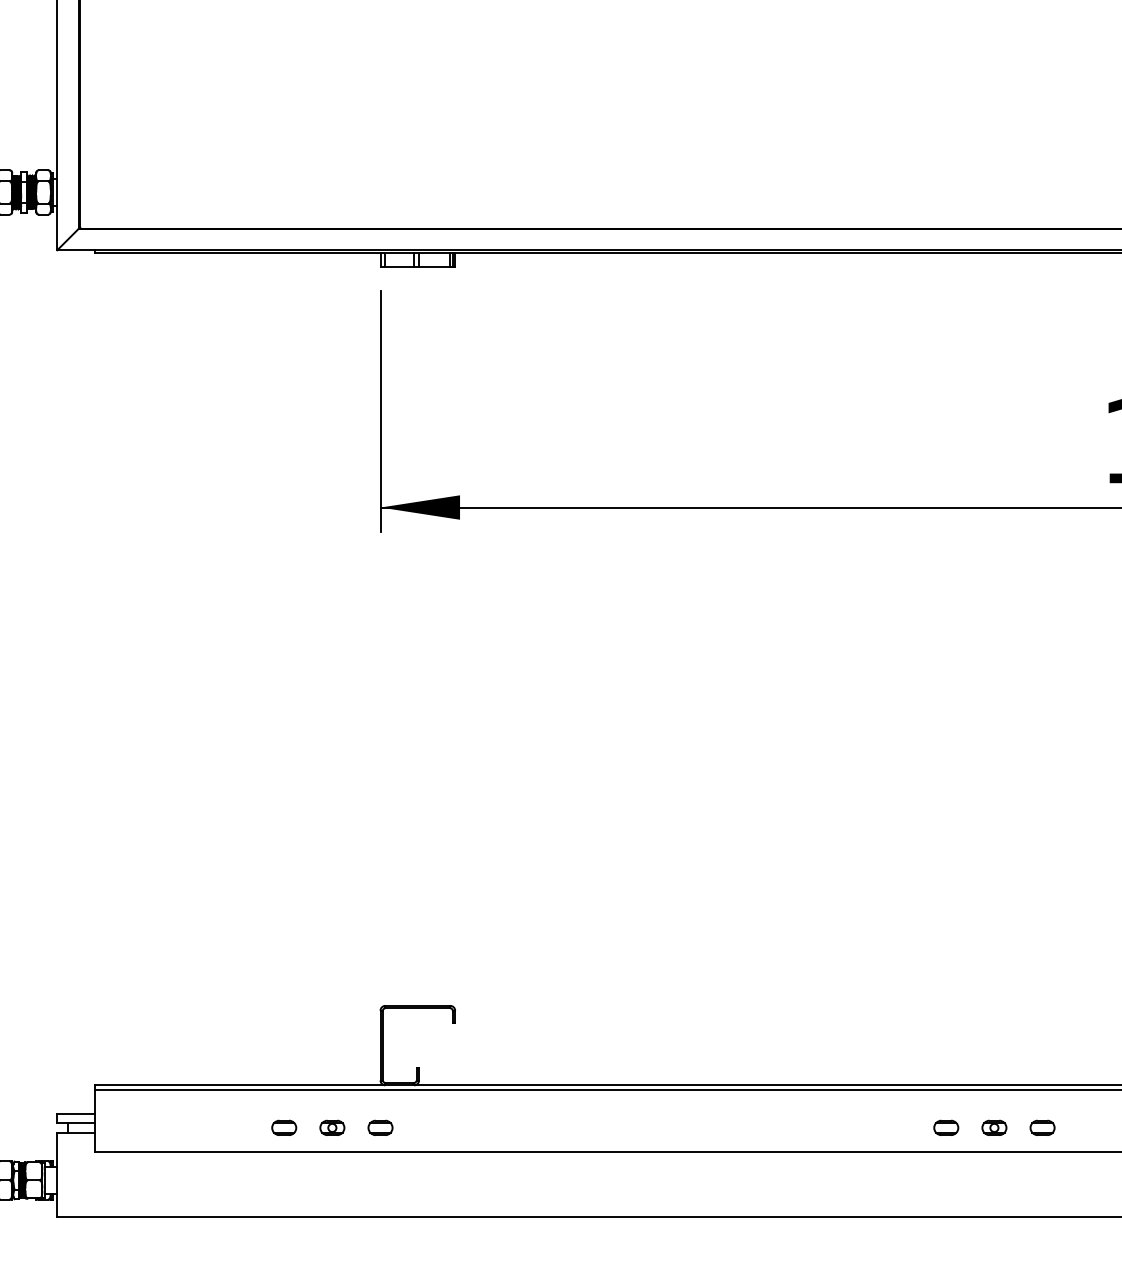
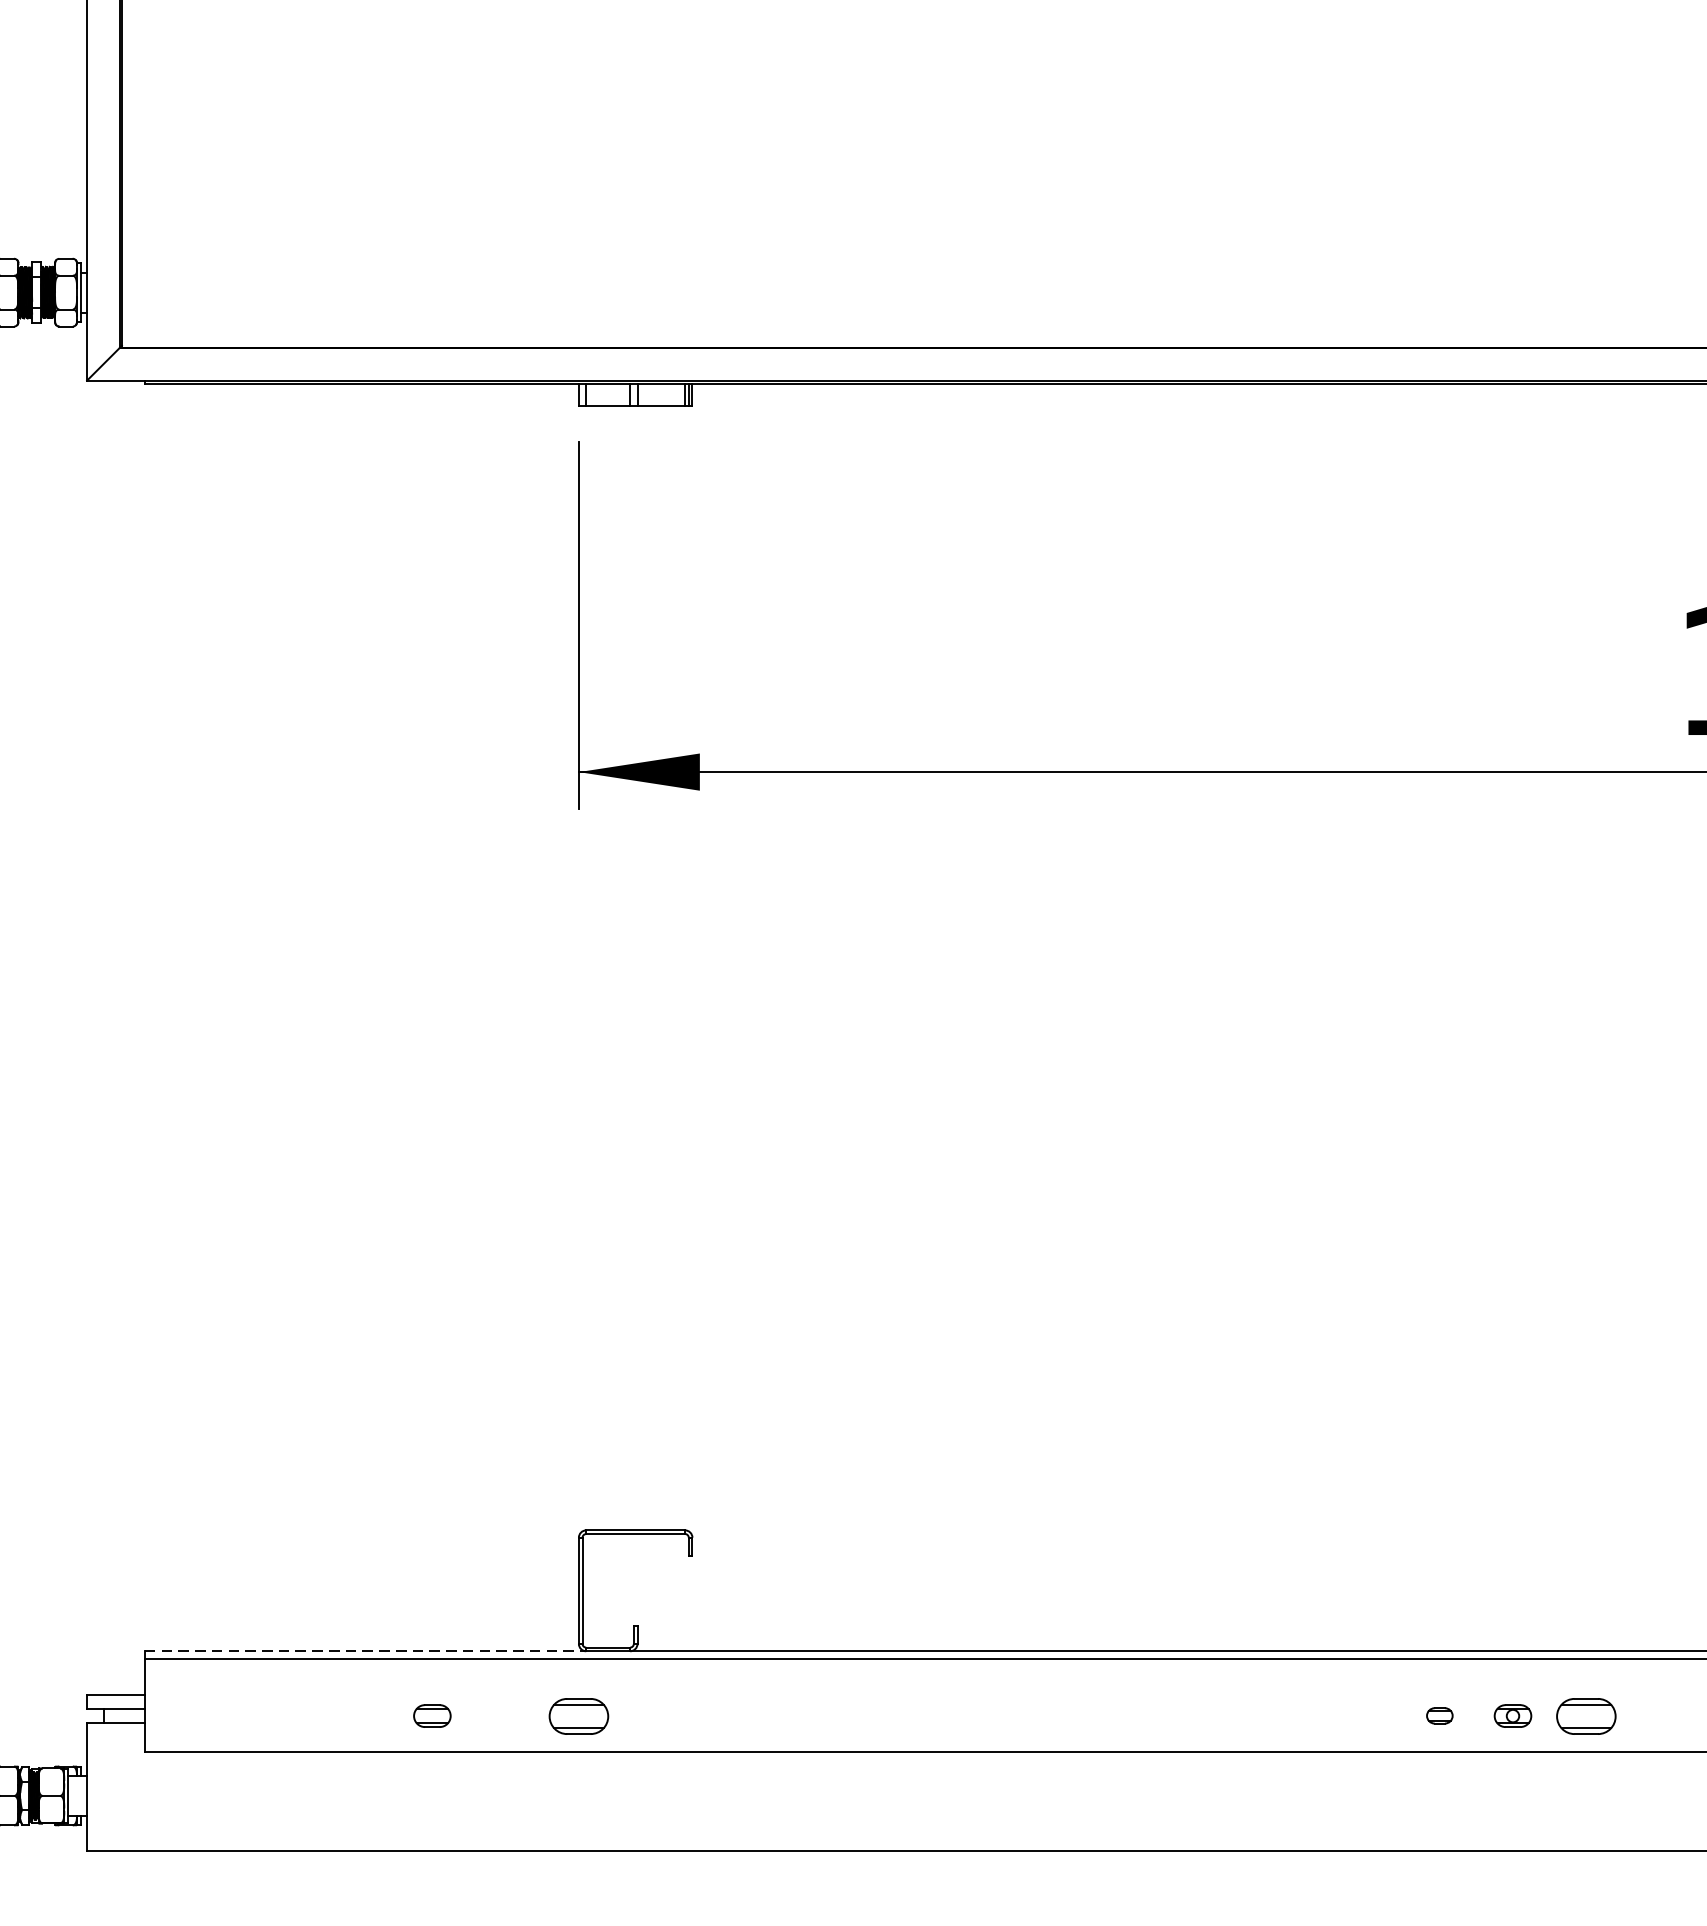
line: (240, 1085) -> (365, 1651), solid -> dashed
part: (332, 1127) -> (505, 1715), removed
part: (380, 1127) -> (578, 1715), size x1.6
part: (946, 1127) -> (1440, 1715), size x0.7
part: (1042, 1127) -> (1586, 1715), size x1.6

